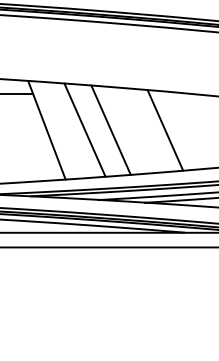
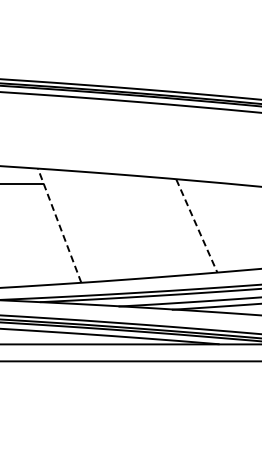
line: (46, 130) -> (59, 225), solid -> dashed
line: (84, 130) -> (103, 225), removed
line: (110, 130) -> (133, 225), removed
line: (165, 130) -> (196, 225), solid -> dashed

